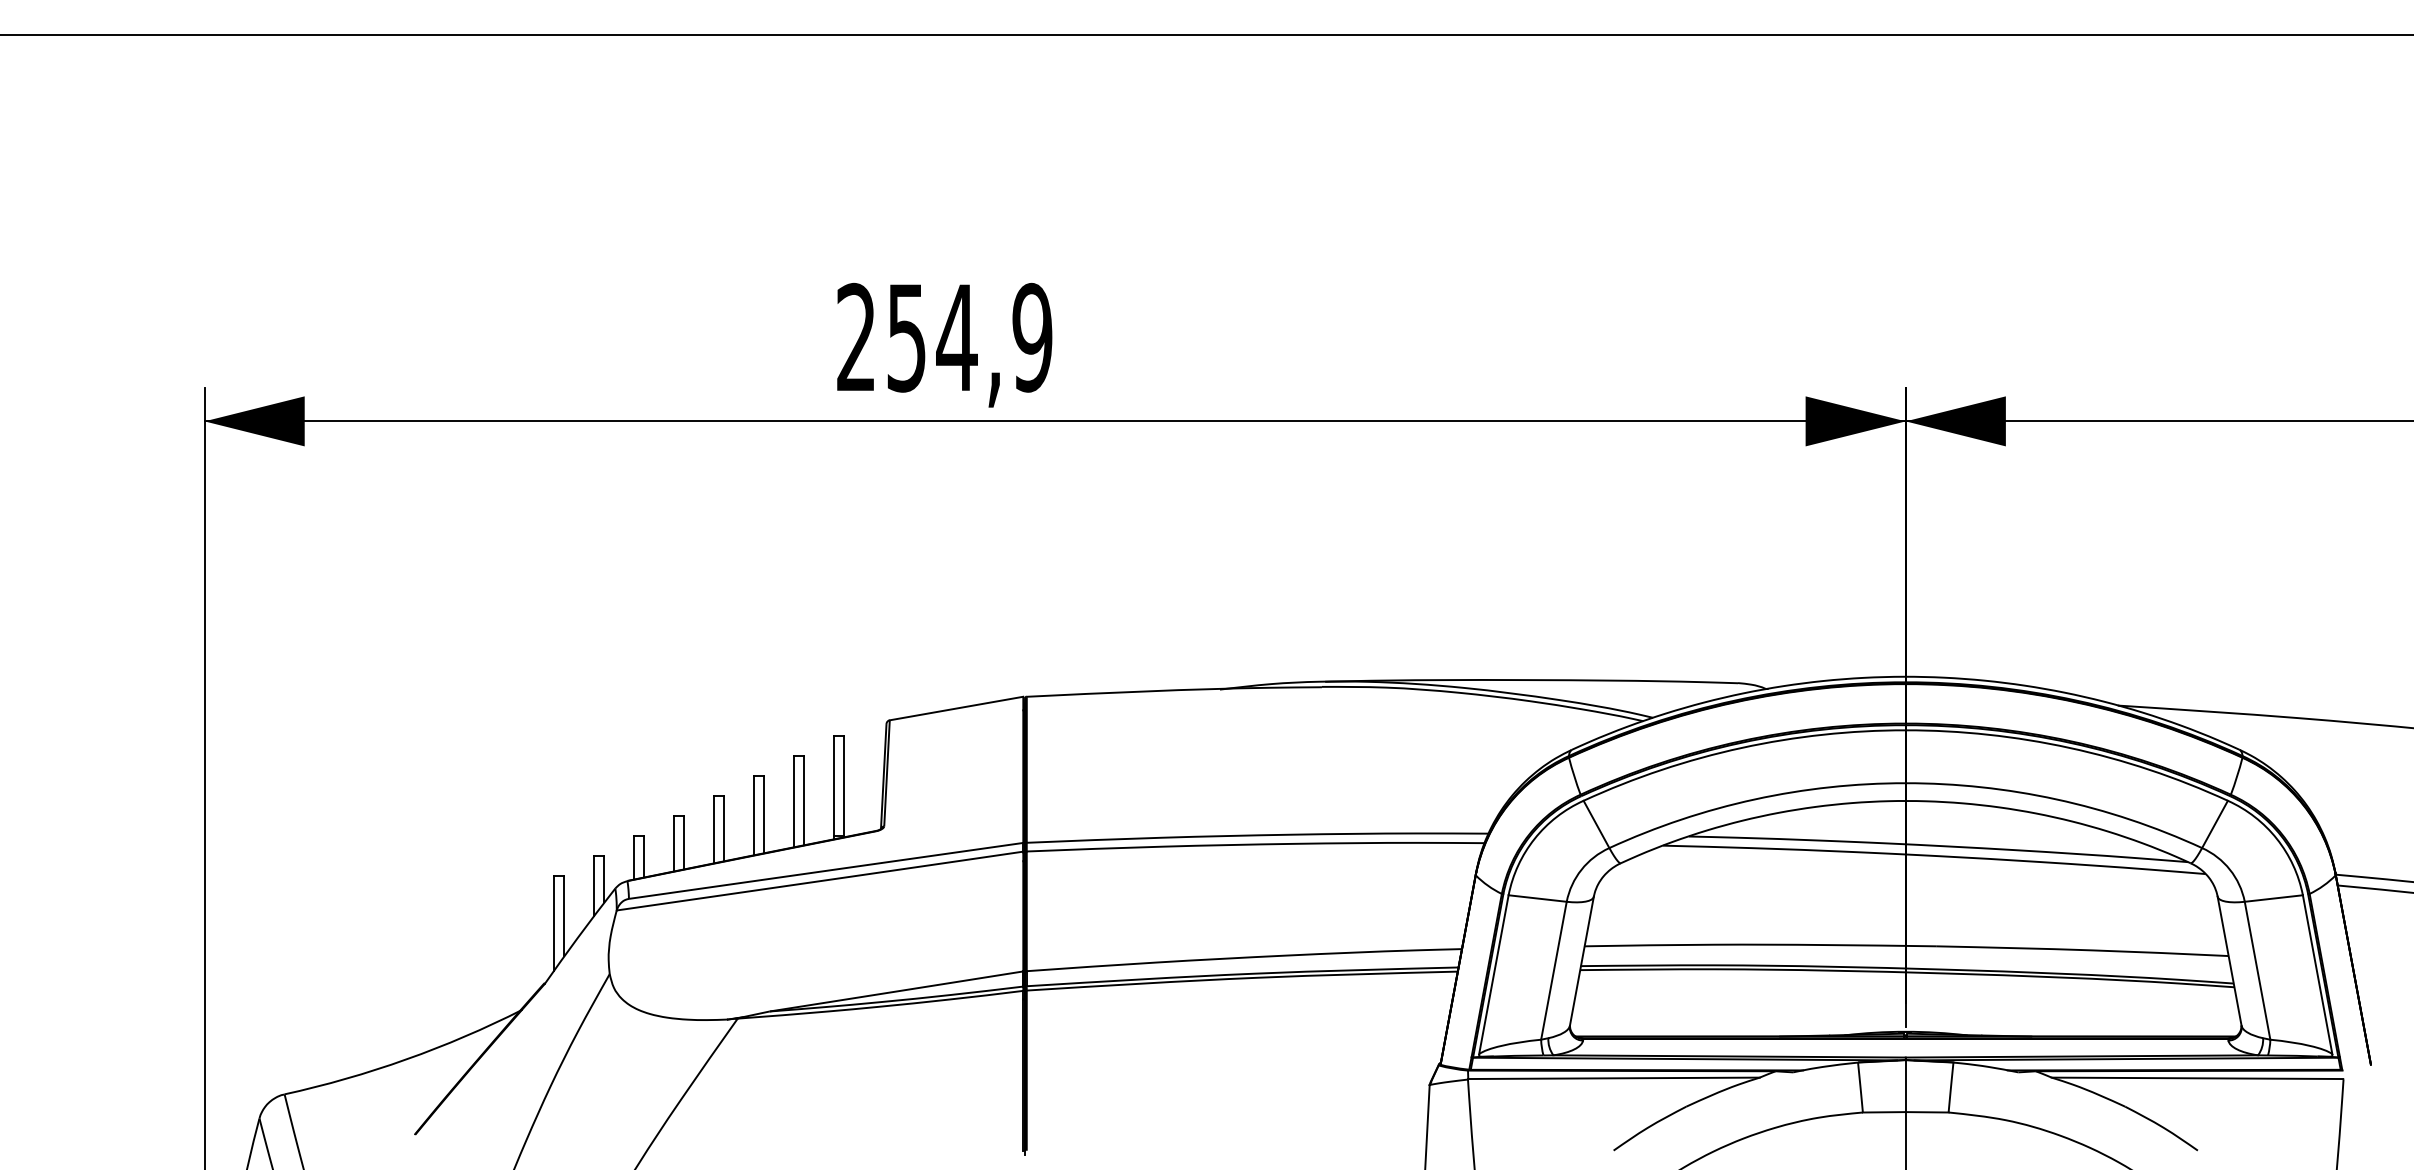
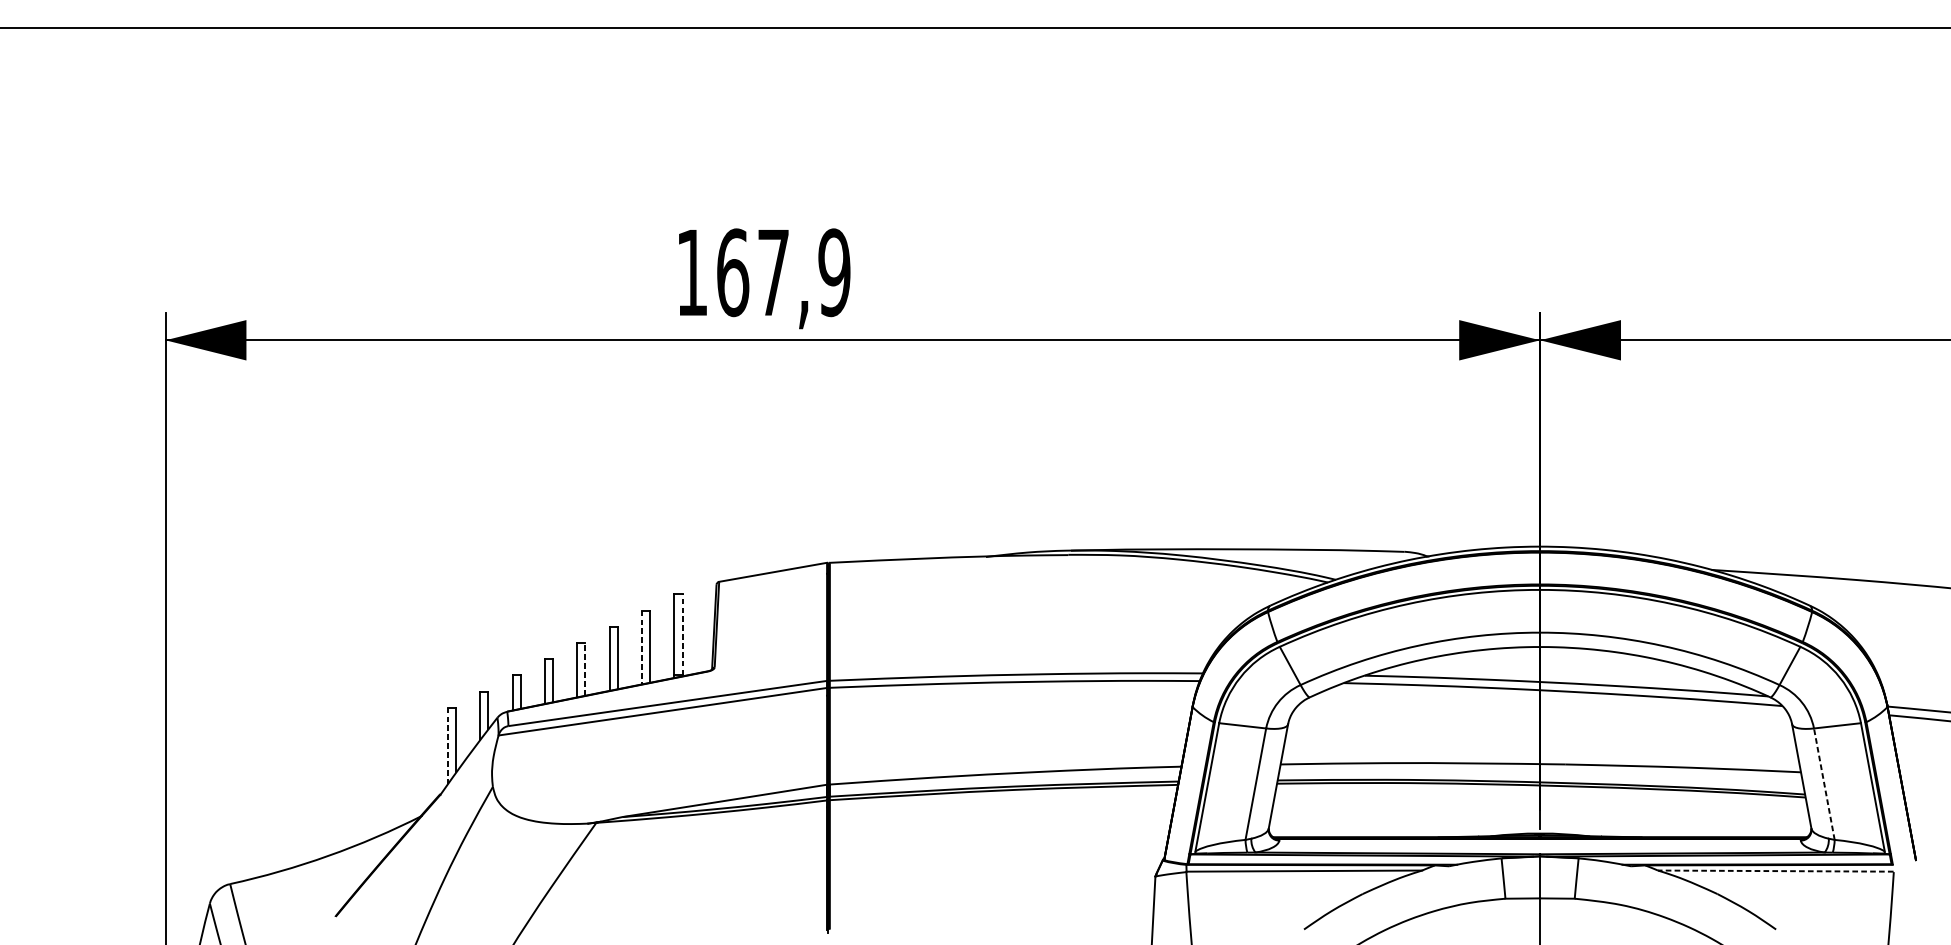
text: (907, 337) -> (733, 272), 254,9 -> 167,9
line: (844, 785) -> (682, 634), solid -> dashed
line: (794, 801) -> (642, 647), solid -> dashed
line: (724, 828) -> (585, 669), solid -> dashed
line: (554, 924) -> (448, 746), solid -> dashed
line: (2257, 970) -> (1824, 783), solid -> dashed
line: (2197, 1078) -> (1775, 871), solid -> dashed

